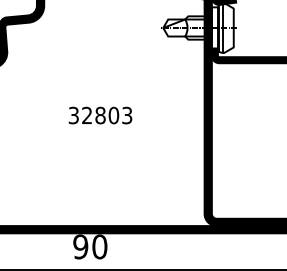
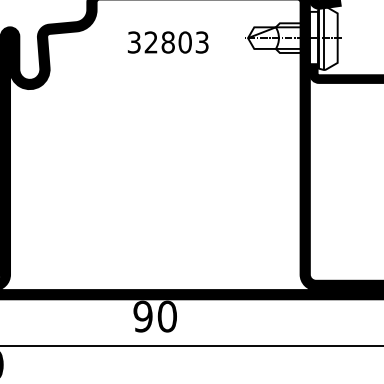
text: (99, 115) -> (167, 42), moved

